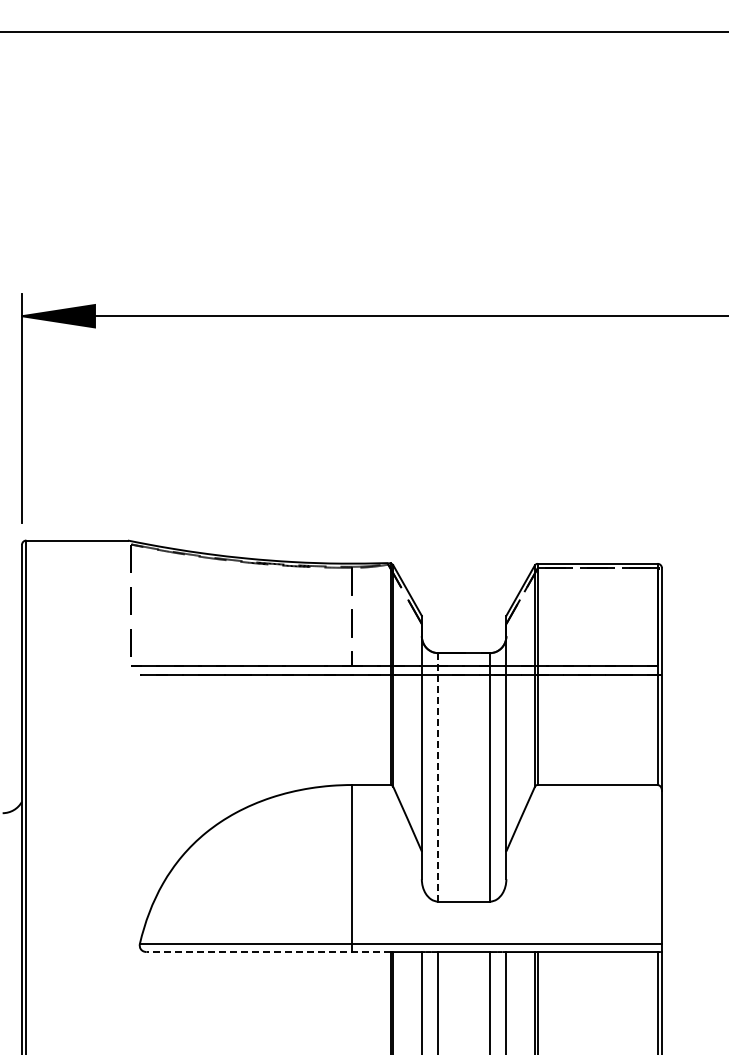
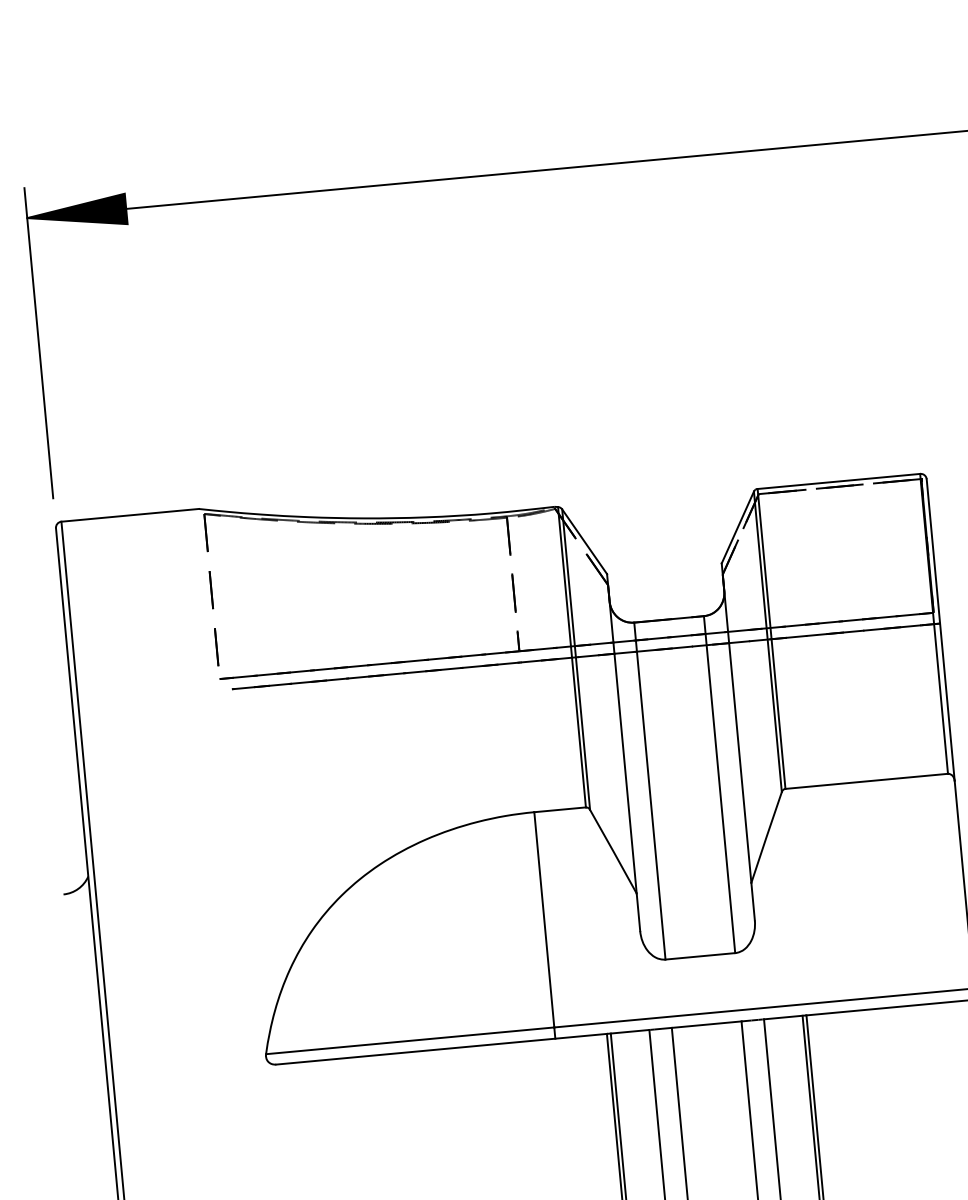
line: (438, 777) -> (650, 791), dashed -> solid
line: (268, 952) -> (441, 1049), dashed -> solid

